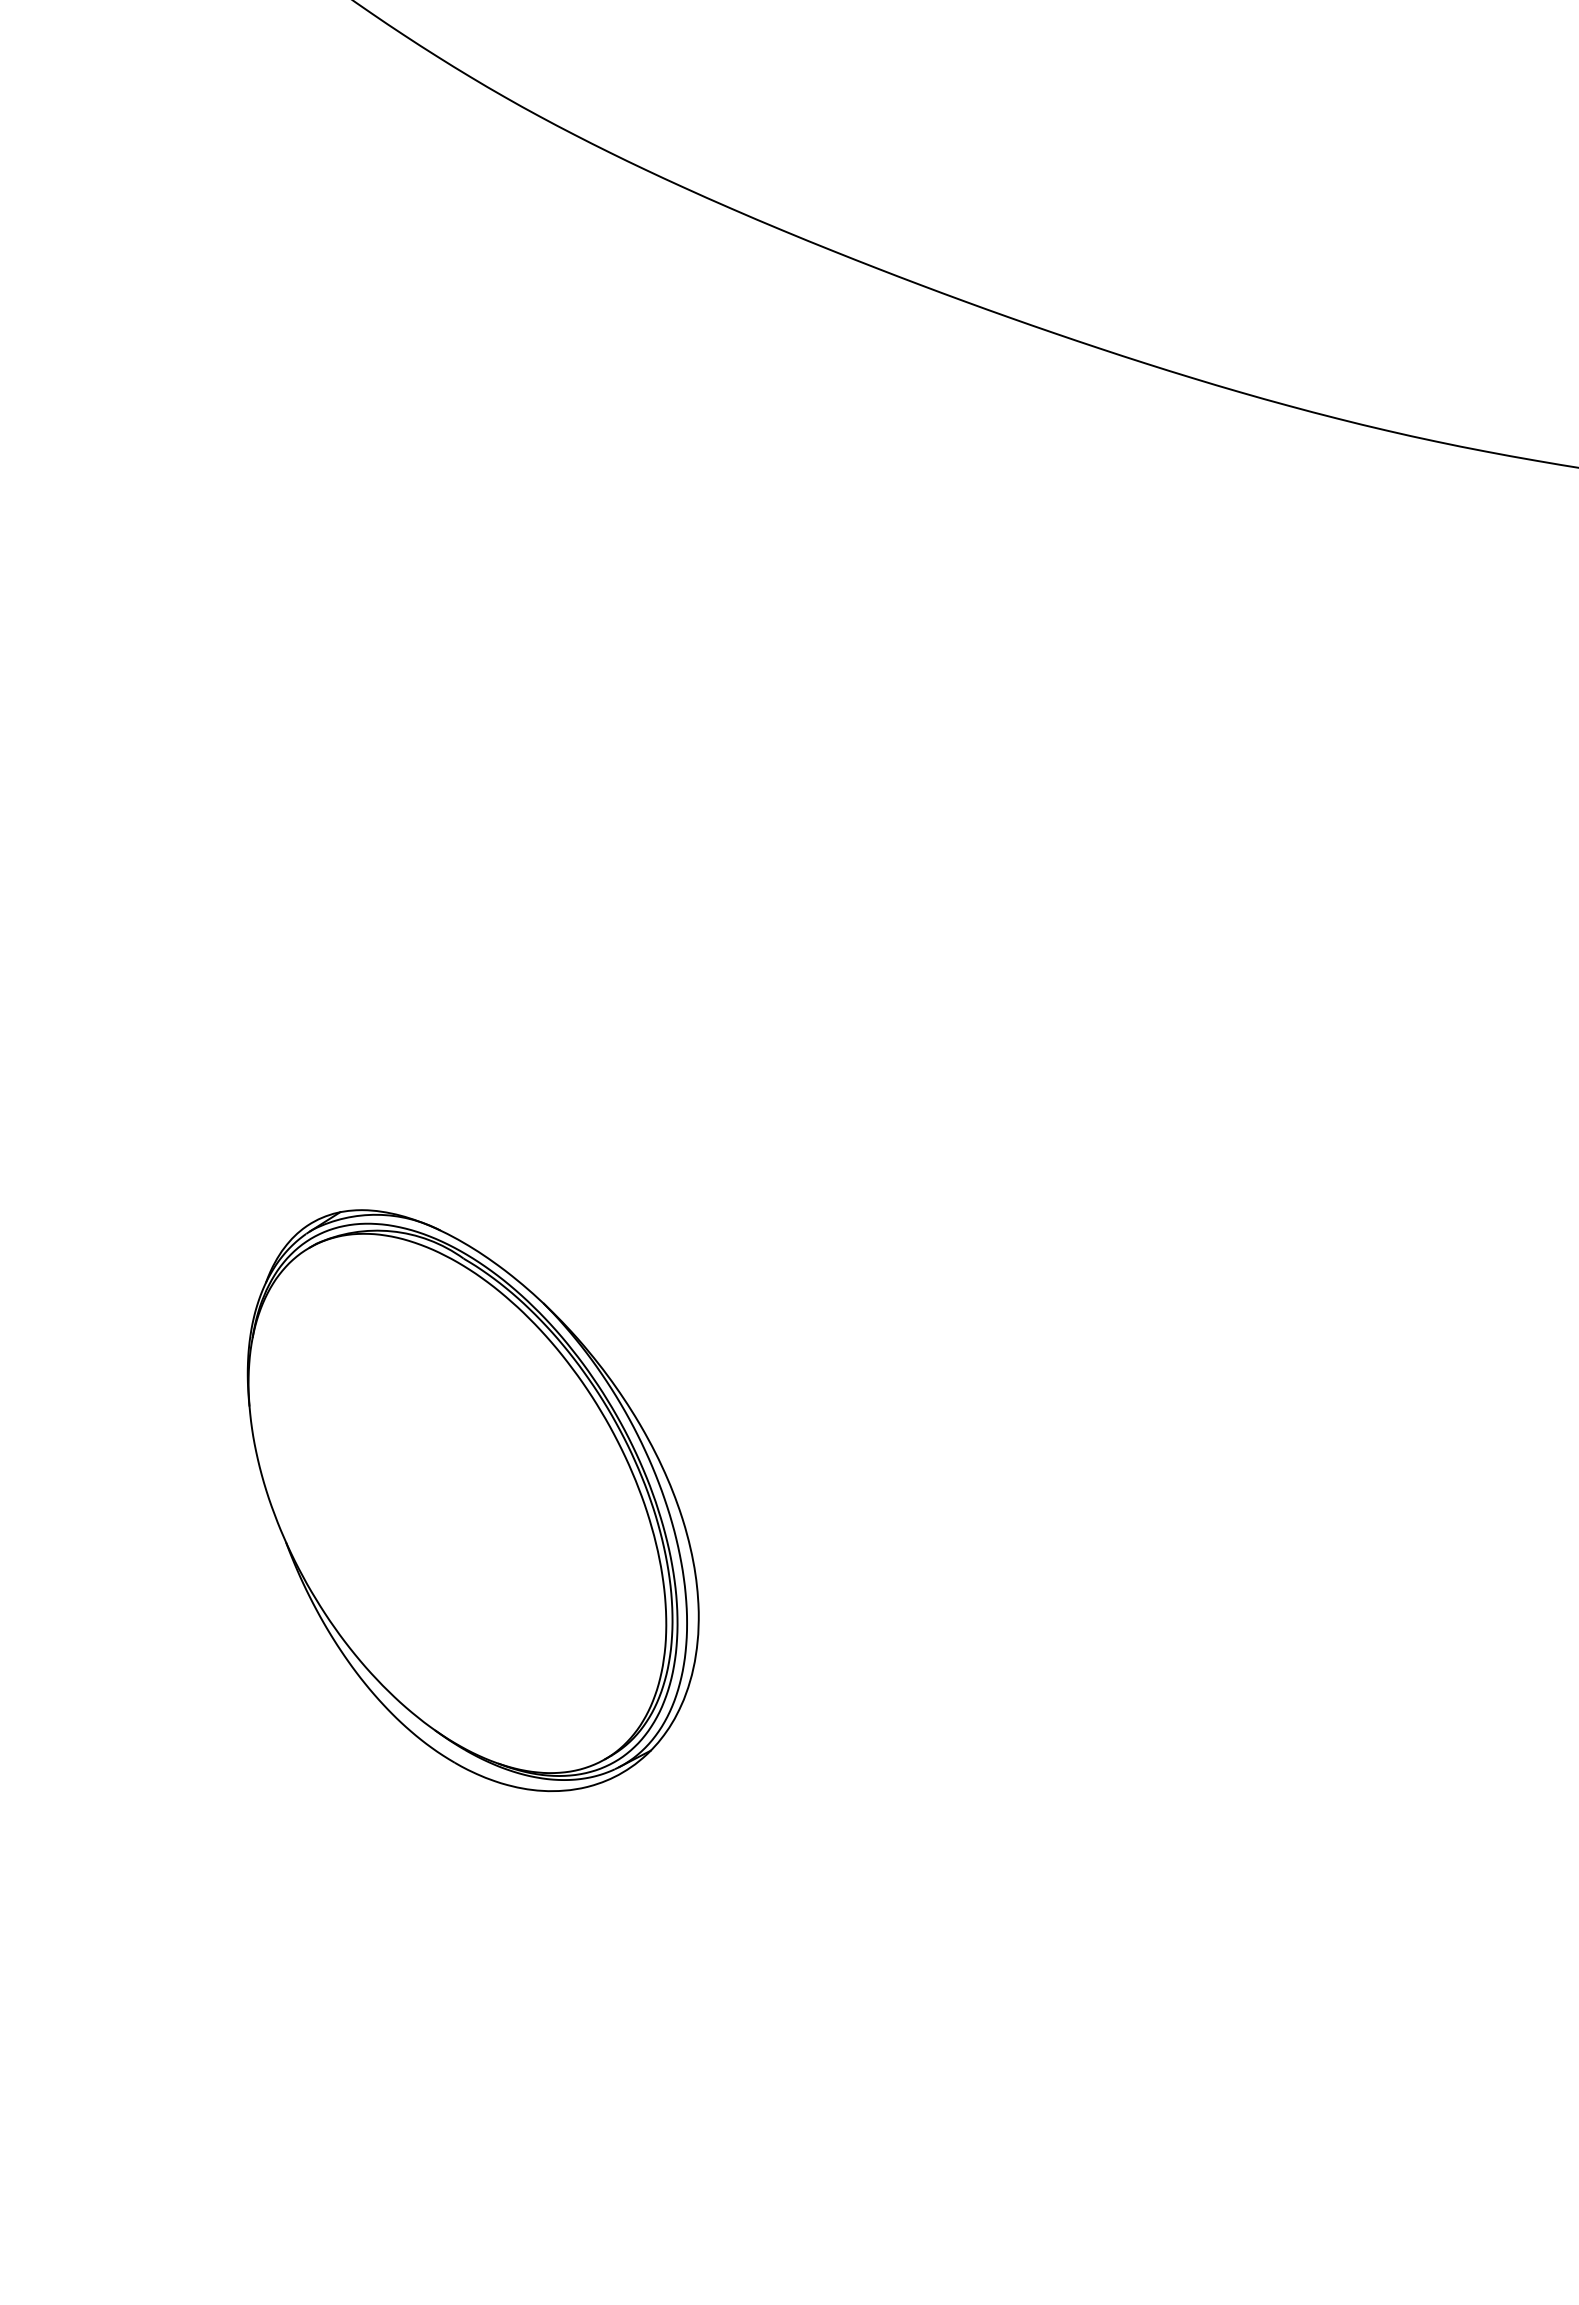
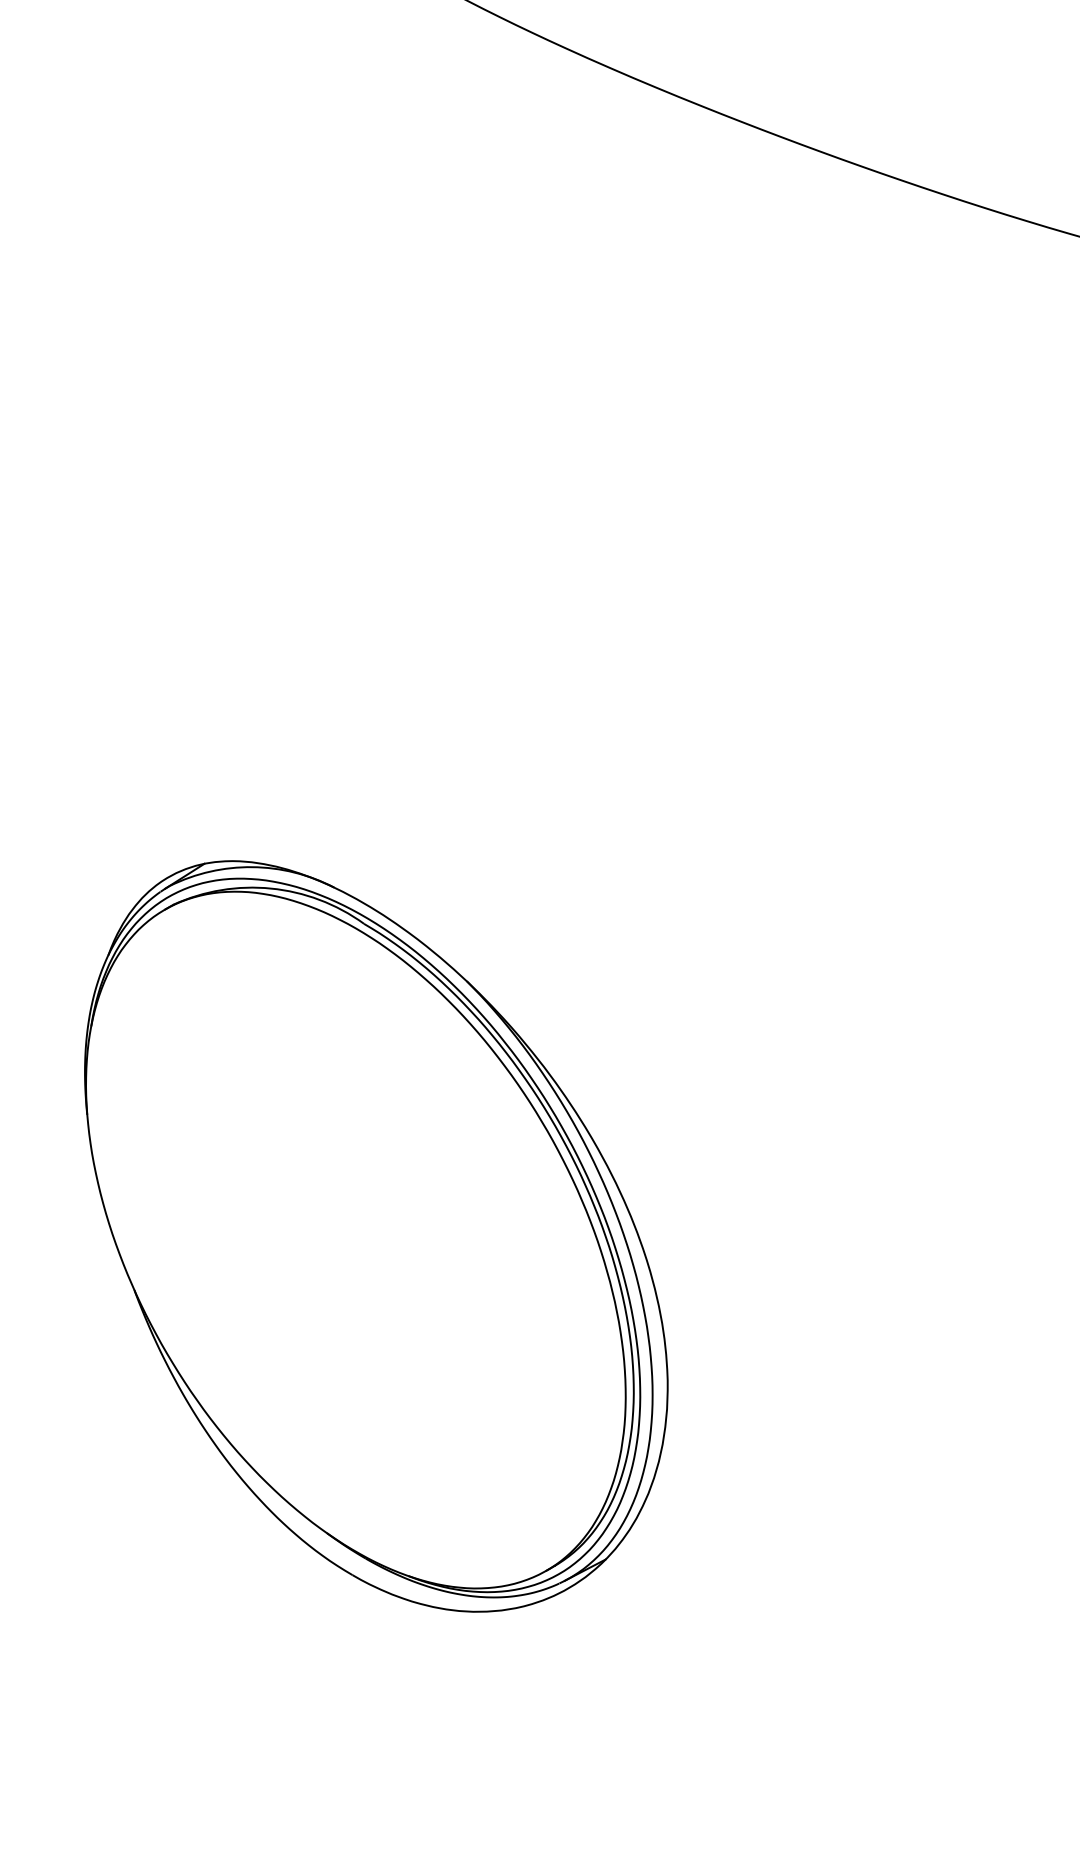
part: (473, 1500) -> (376, 1236), size x1.43

